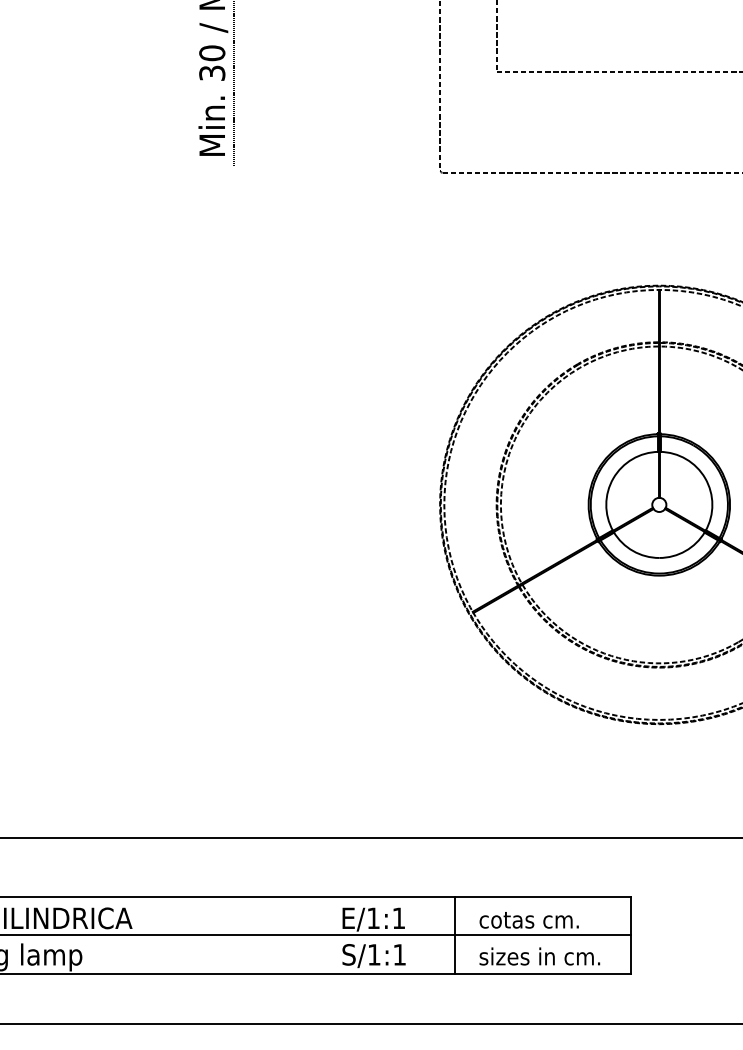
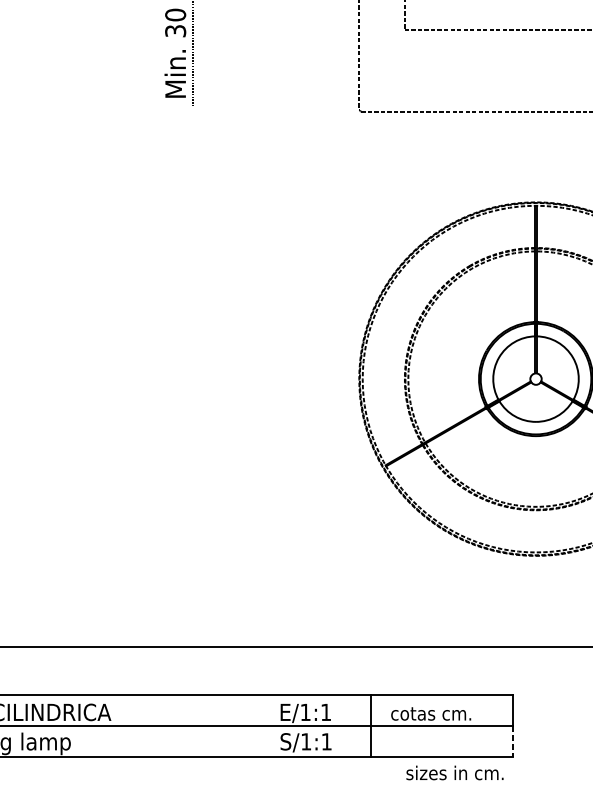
line: (630, 954) -> (512, 741), solid -> dashed
text: (539, 956) -> (454, 772), moved

